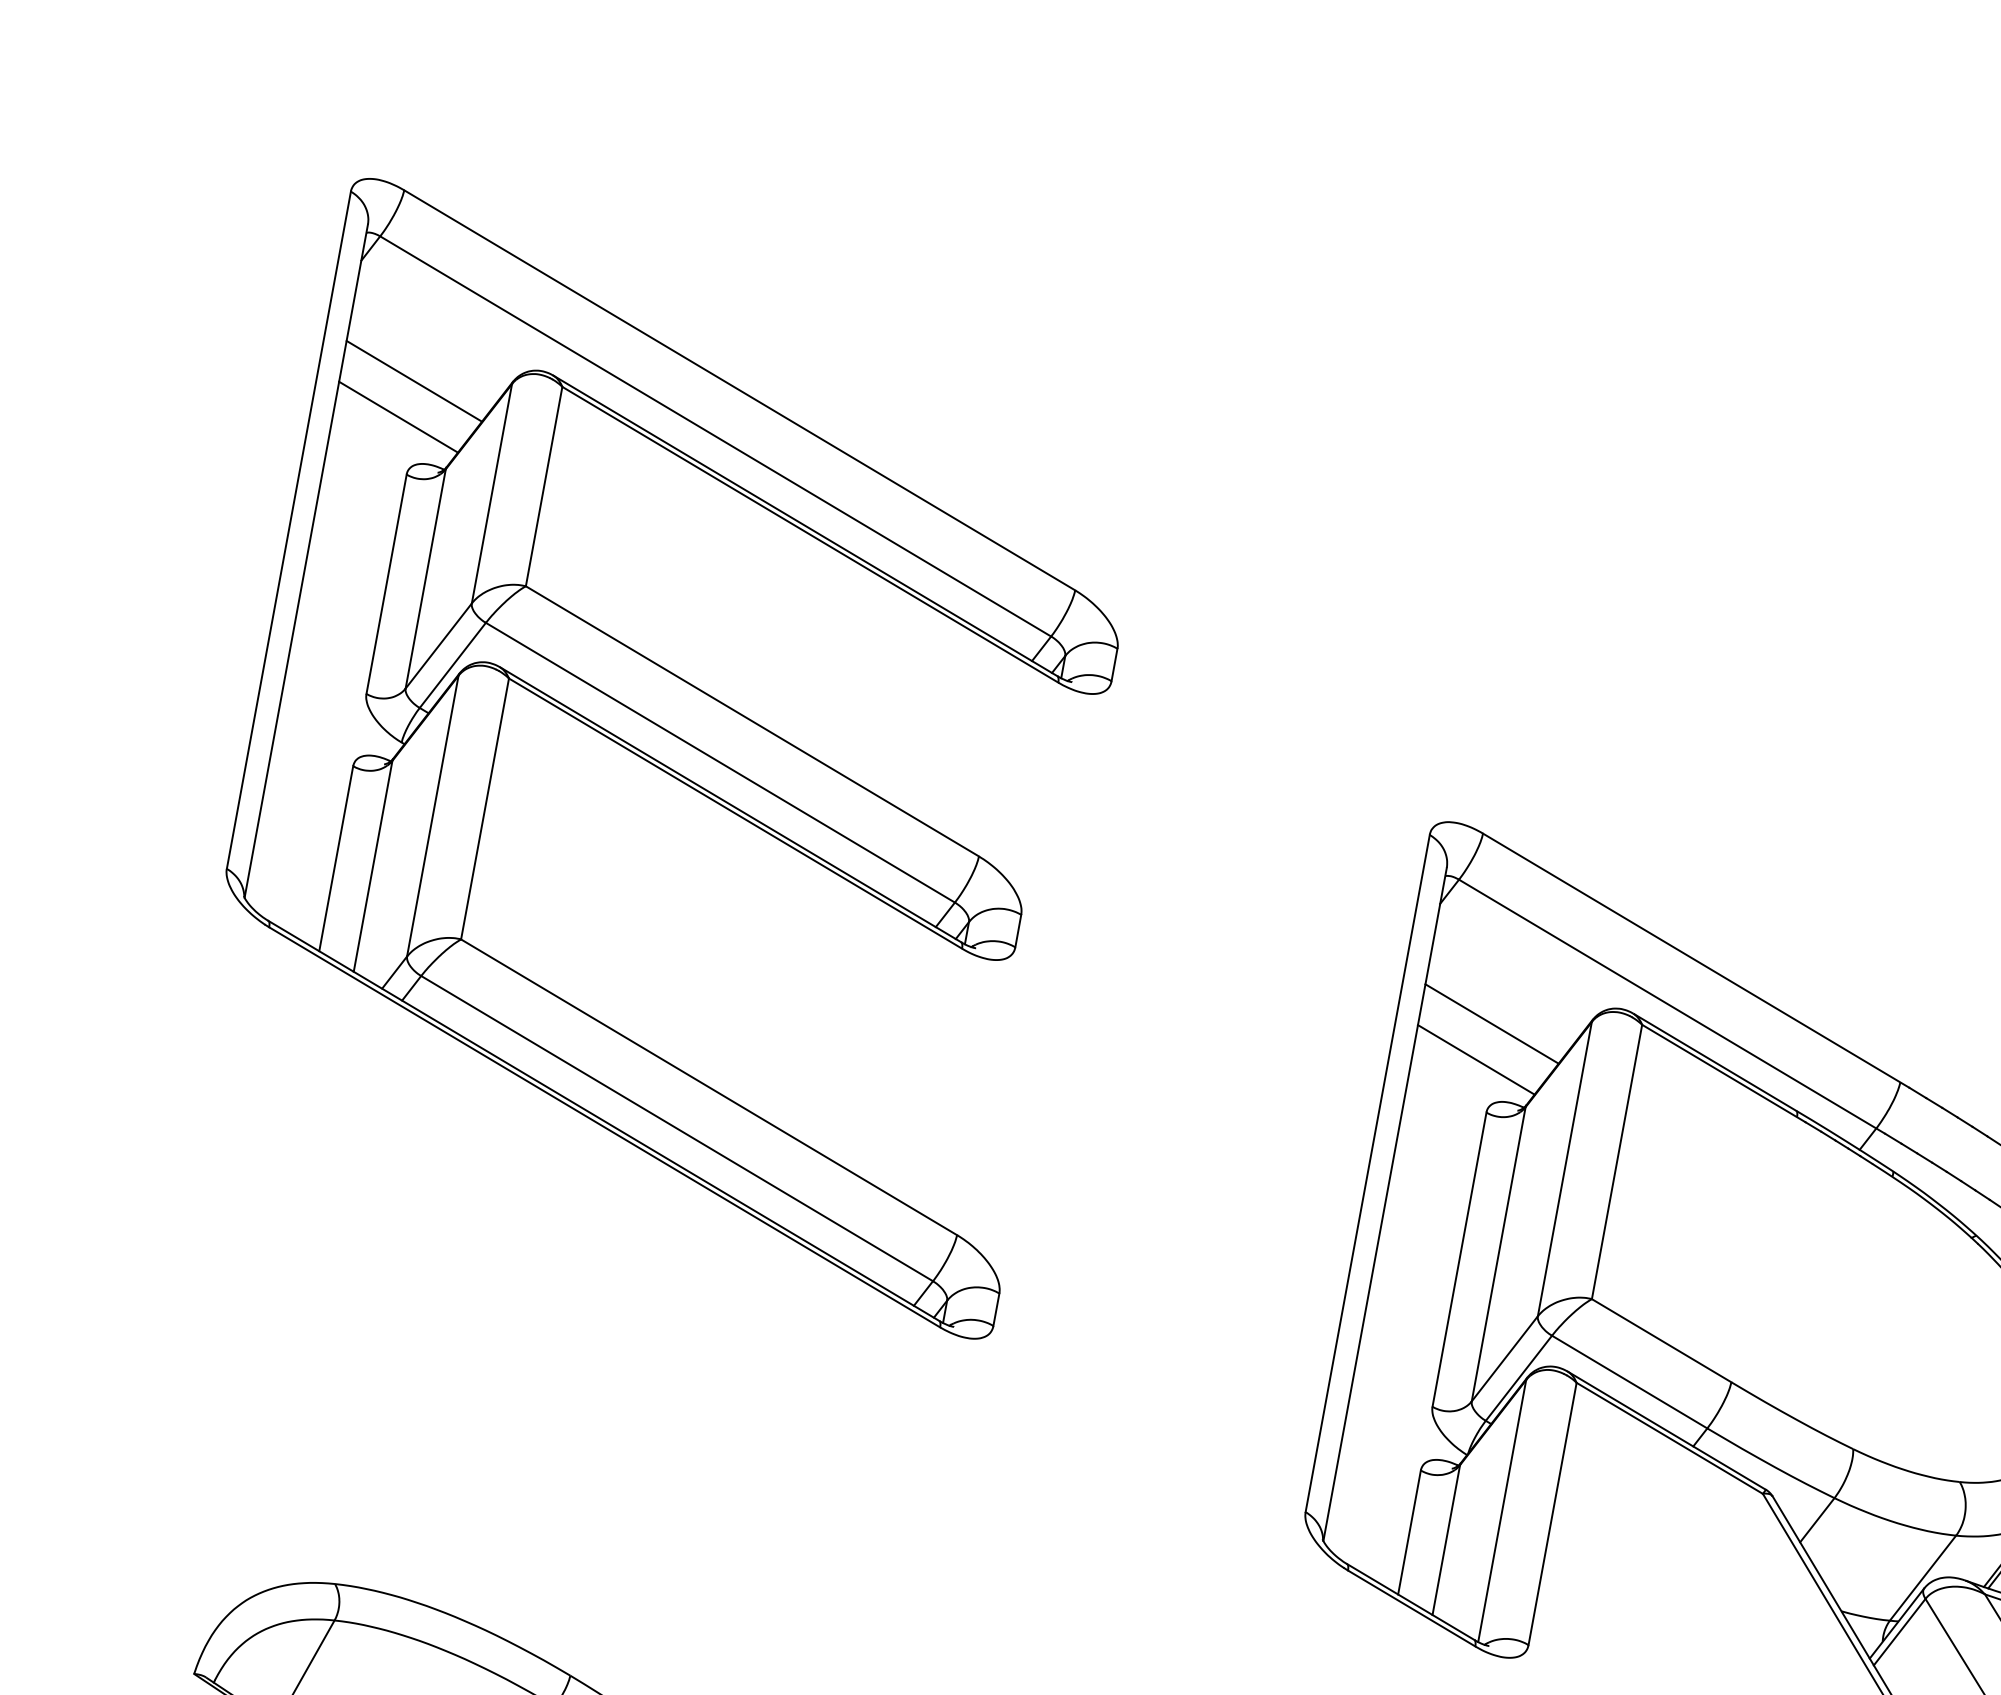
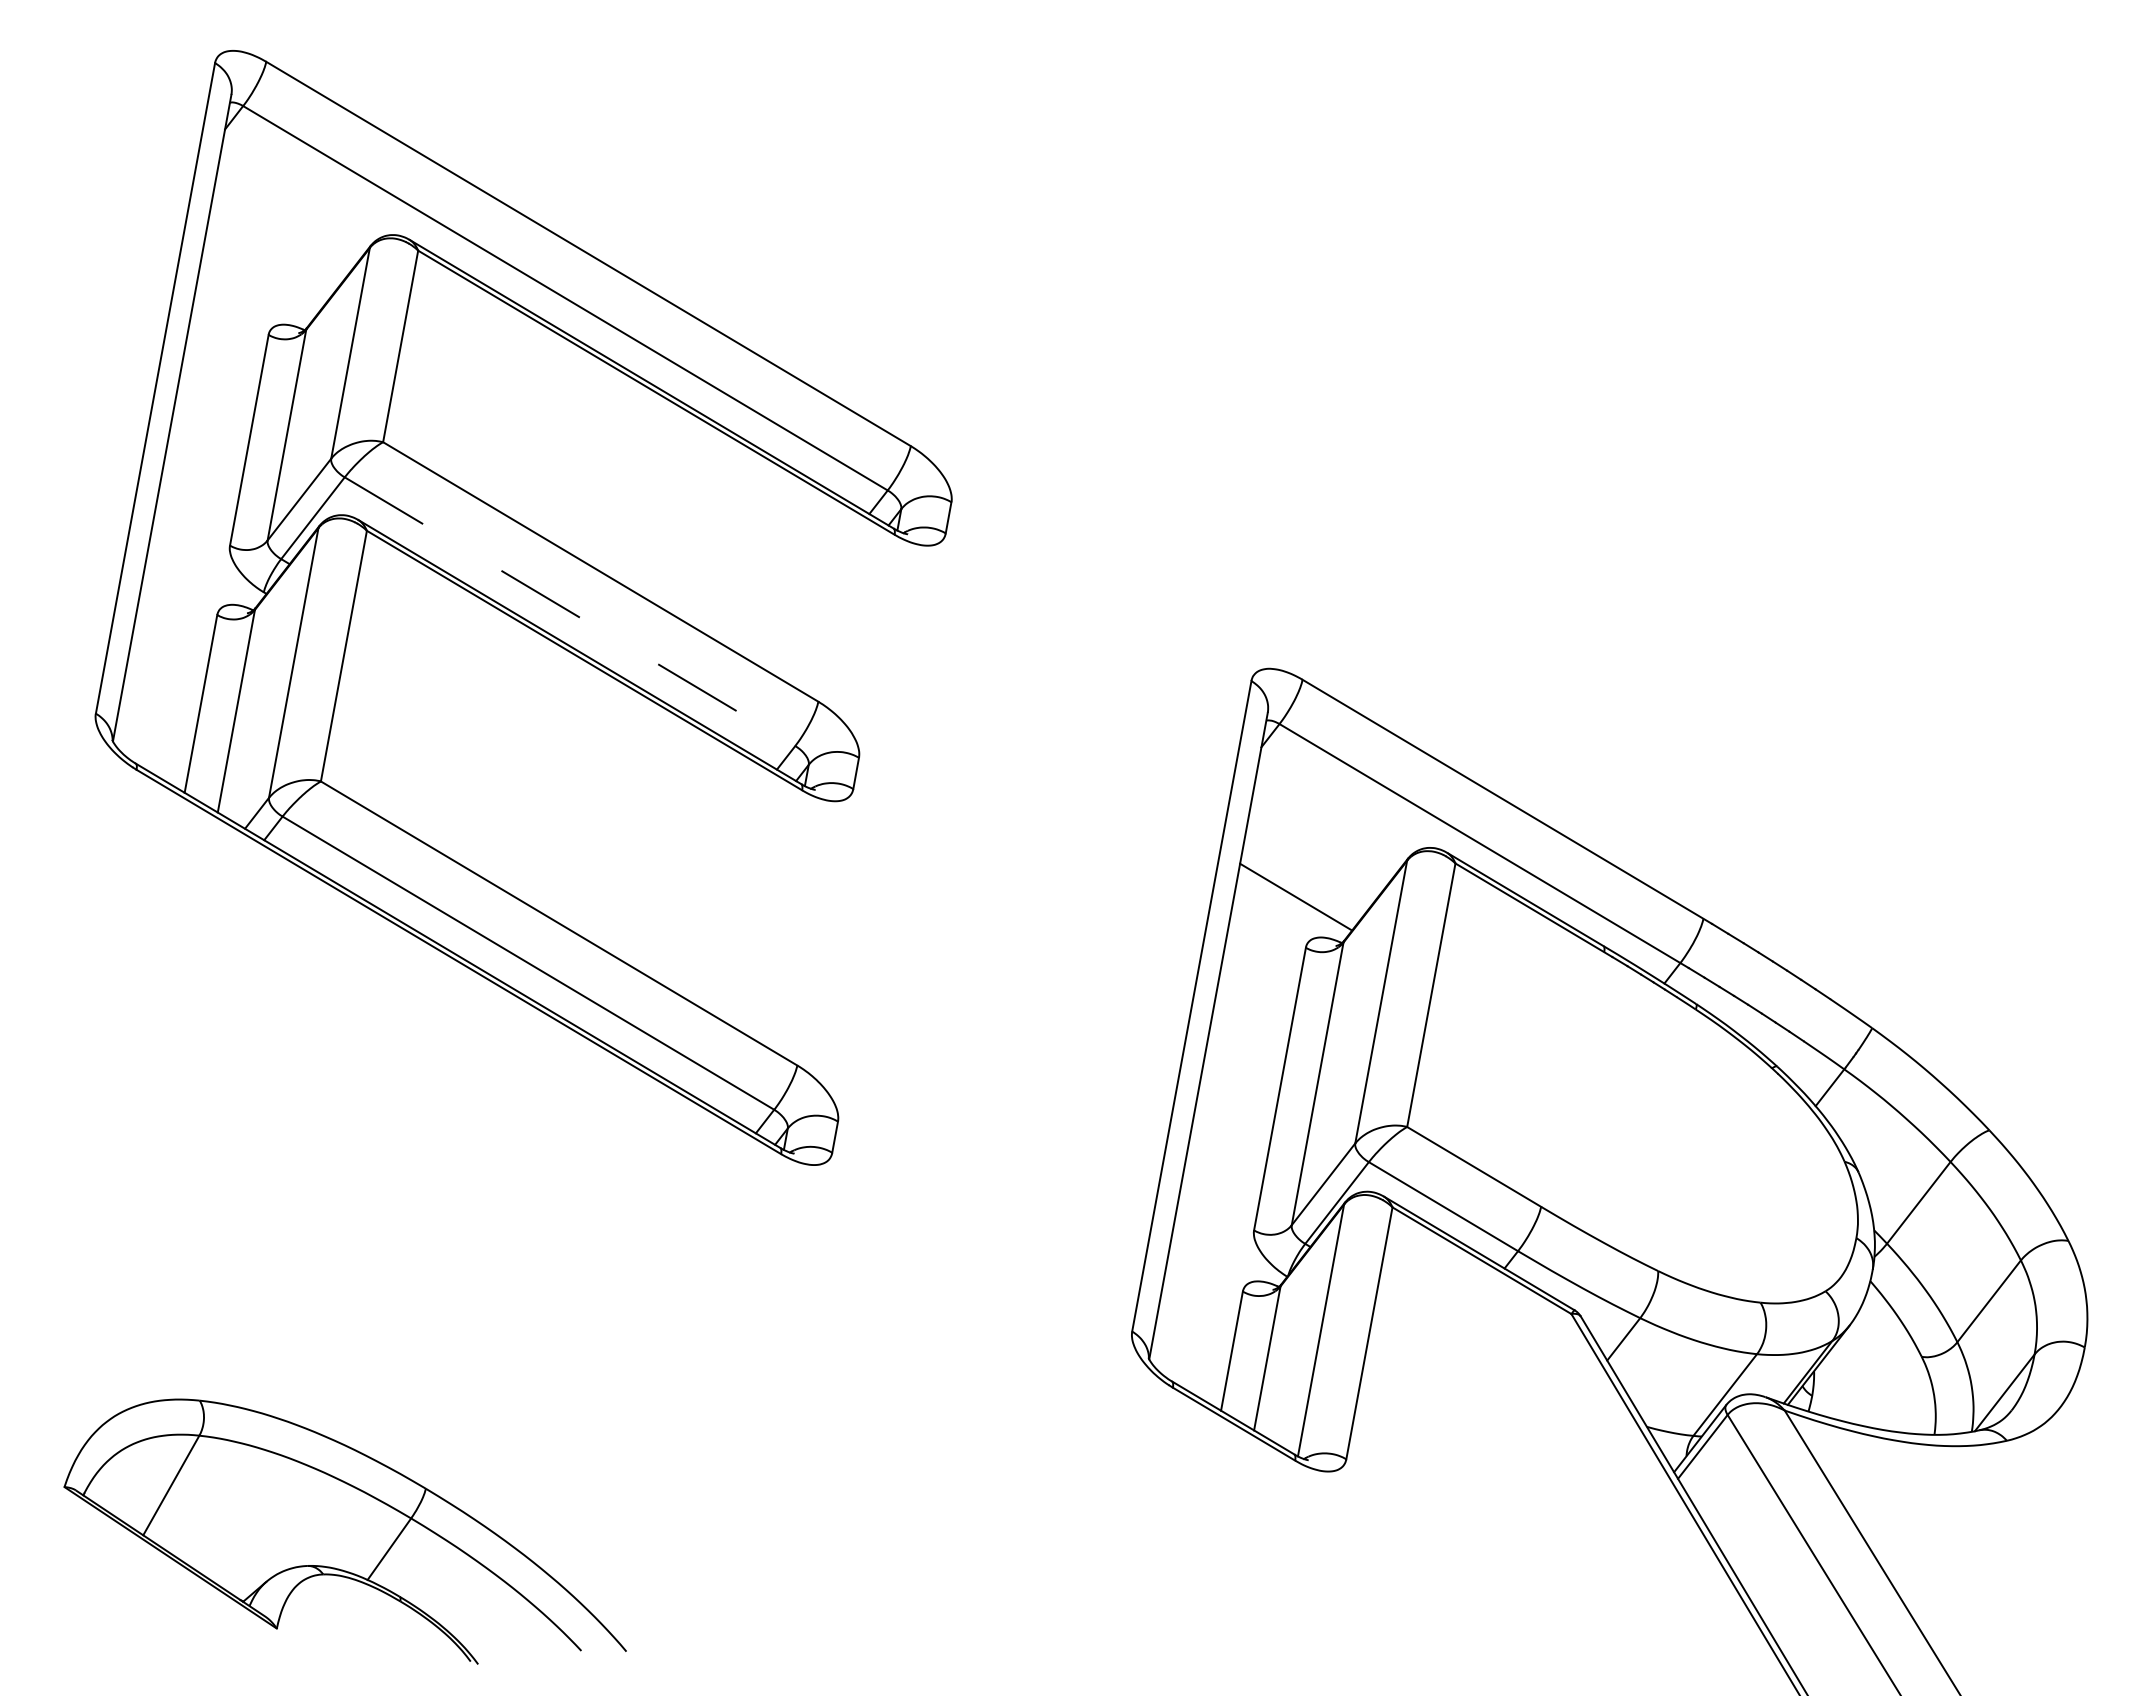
line: (413, 381) -> (275, 245), removed
line: (398, 416) -> (260, 279), removed
line: (720, 762) -> (570, 611), solid -> dashed
line: (1492, 1023) -> (1311, 862), removed

